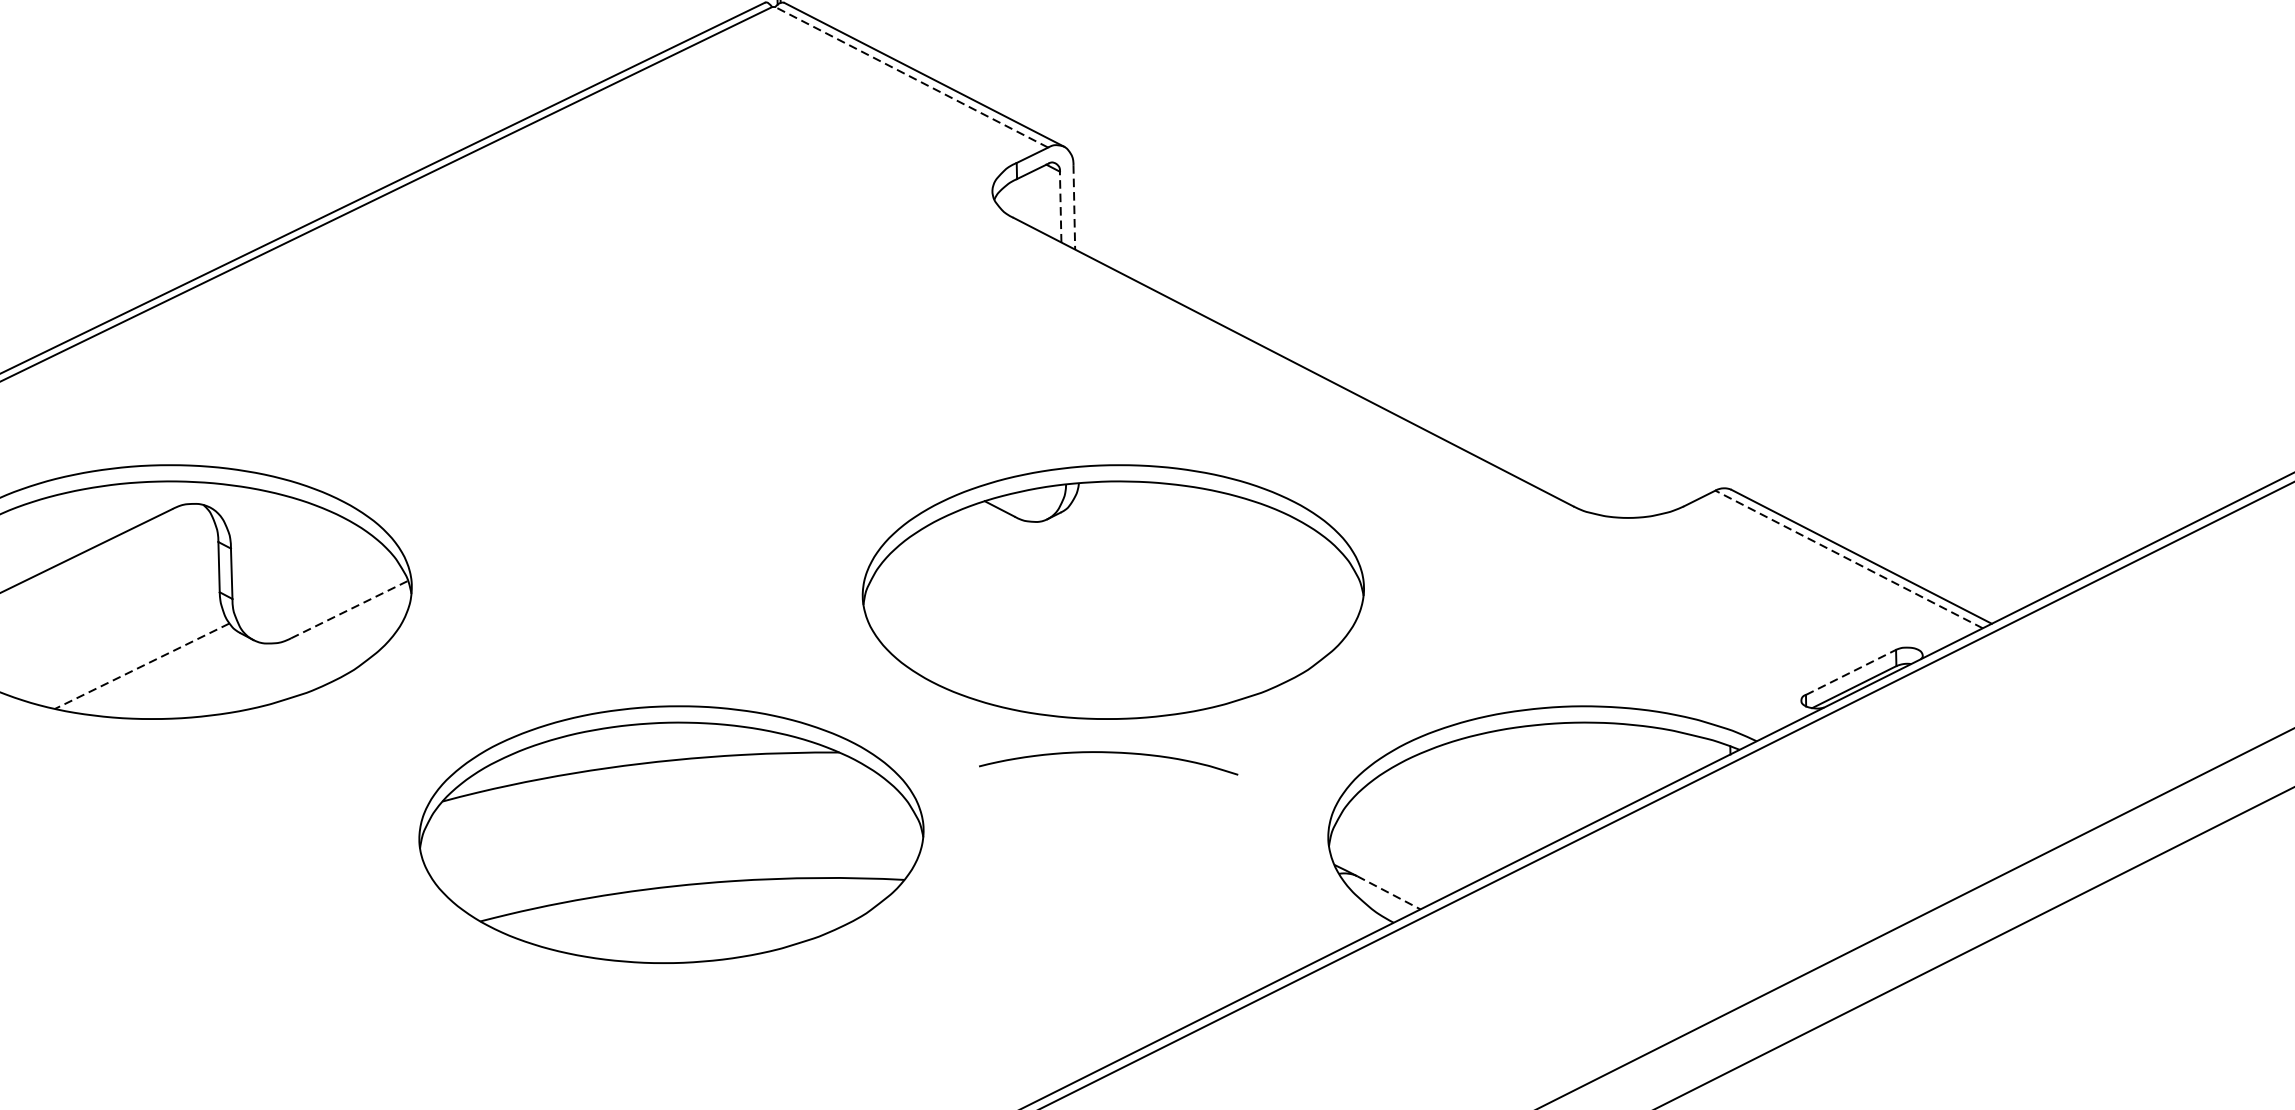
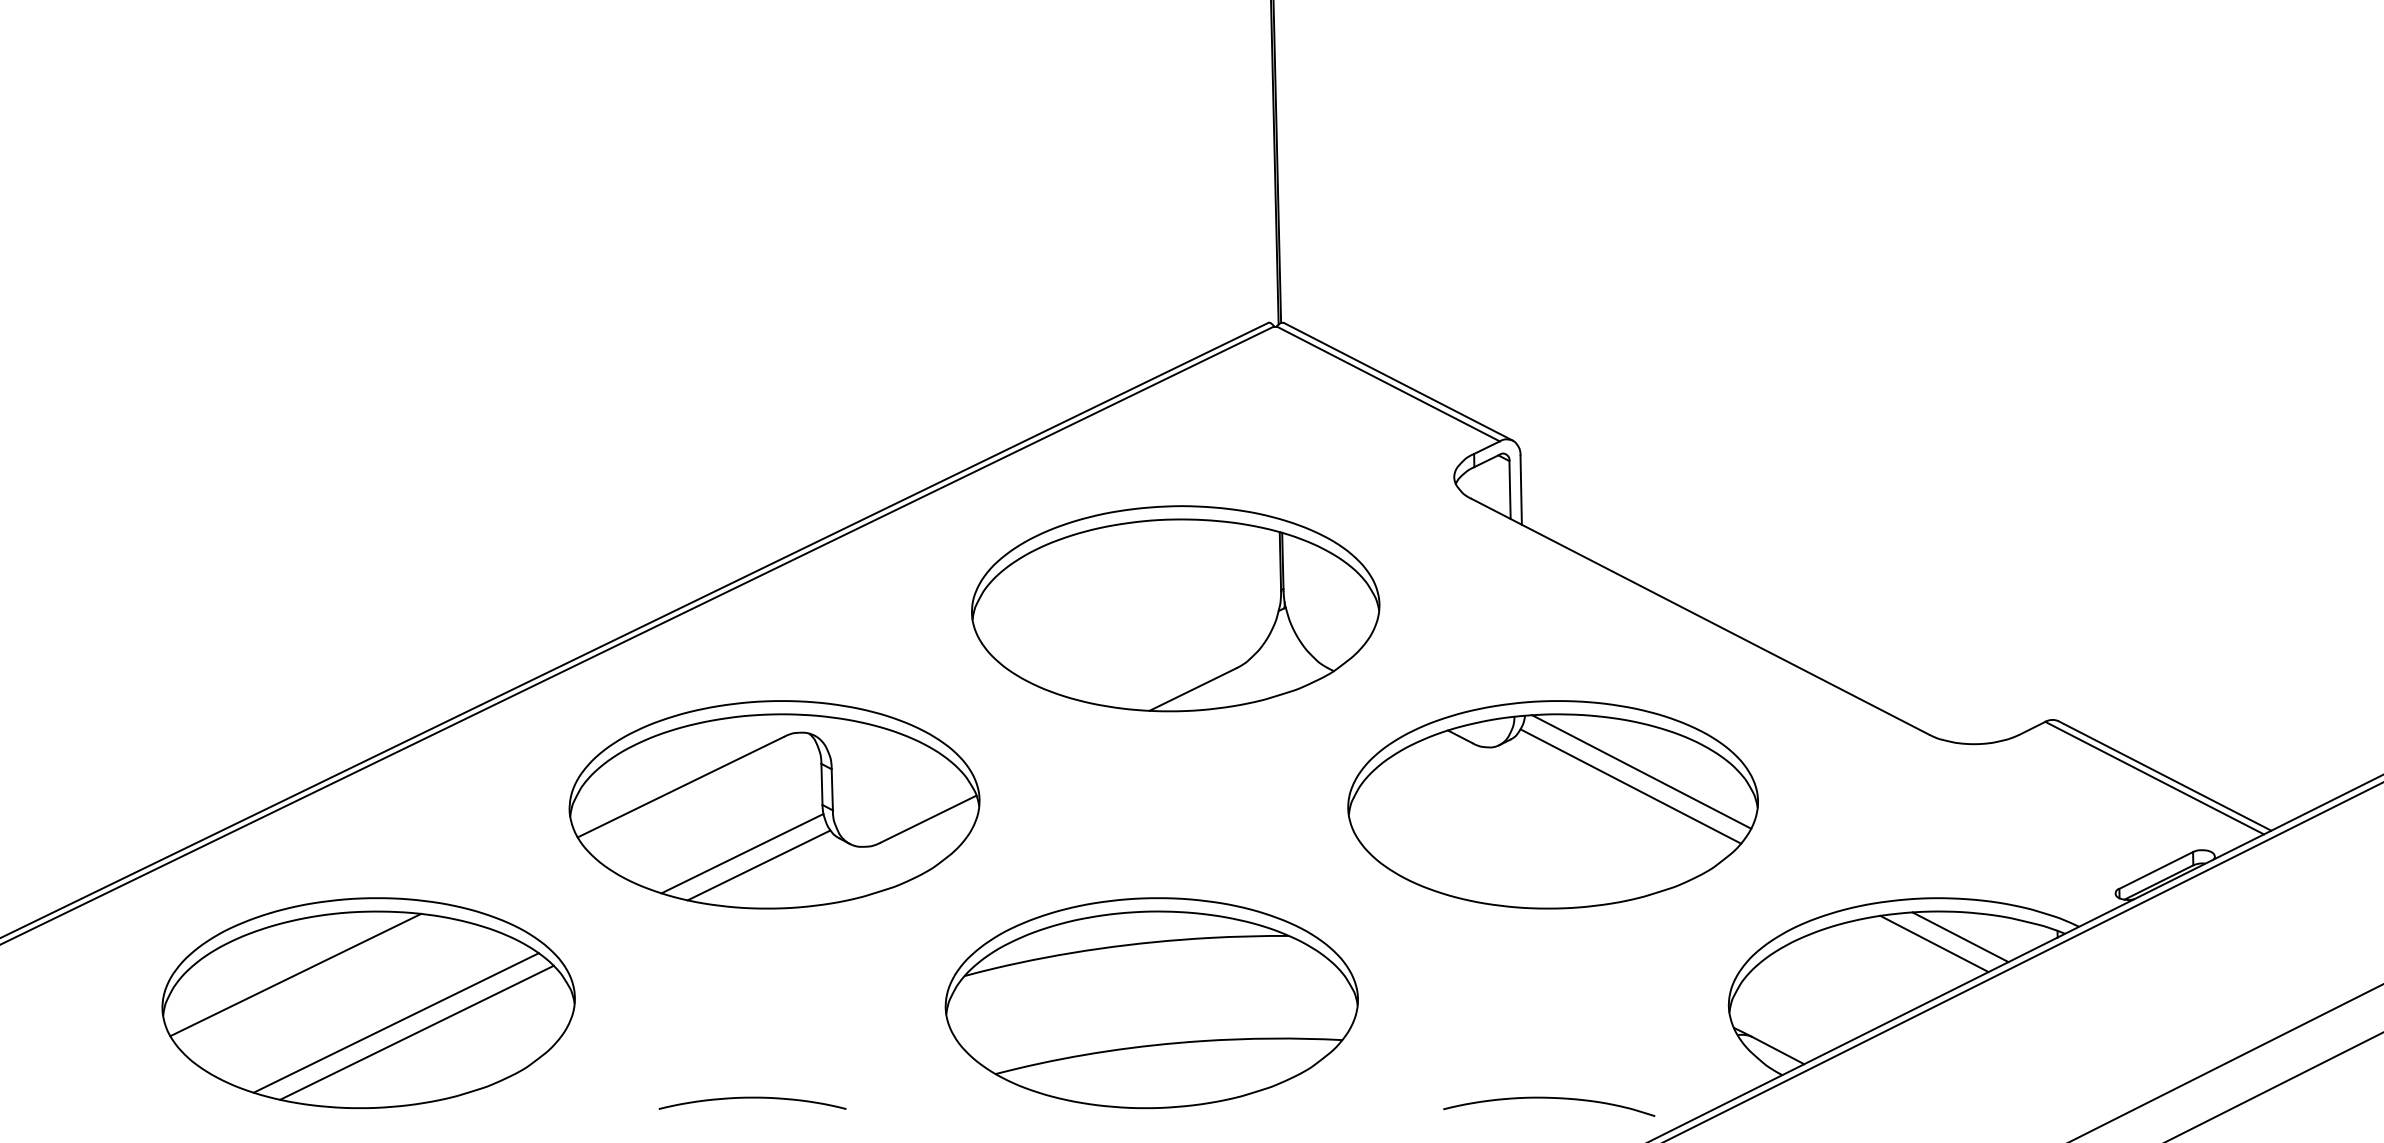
line: (910, 76) -> (1387, 383), dashed -> solid
line: (1061, 207) -> (1510, 490), dashed -> solid
line: (1074, 207) -> (1521, 490), dashed -> solid
part: (651, 351) -> (1175, 608), added
line: (1221, 551) -> (1641, 771), added
line: (1848, 559) -> (2154, 778), dashed -> solid
line: (1207, 569) -> (1630, 786), added
line: (350, 608) -> (929, 818), dashed -> solid
line: (121, 651) -> (742, 853), added
line: (141, 666) -> (758, 865), dashed -> solid
line: (1851, 672) -> (2156, 870), dashed -> solid
curve: (1108, 753) -> (1549, 1098), moved
line: (1611, 754) -> (1960, 937), added
line: (1579, 761) -> (1934, 943), added
part: (671, 835) -> (1151, 1003), moved
line: (1389, 892) -> (1778, 1050), dashed -> solid
curve: (134, 951) -> (752, 1098), added

